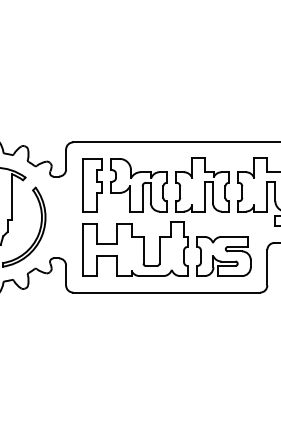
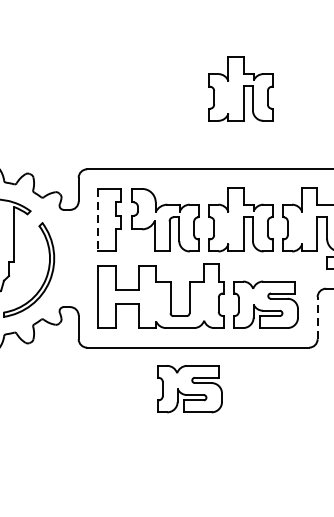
part: (202, 74) -> (240, 88), added
line: (82, 185) -> (98, 220), solid -> dashed
line: (267, 267) -> (317, 317), solid -> dashed
part: (159, 327) -> (189, 389), added

